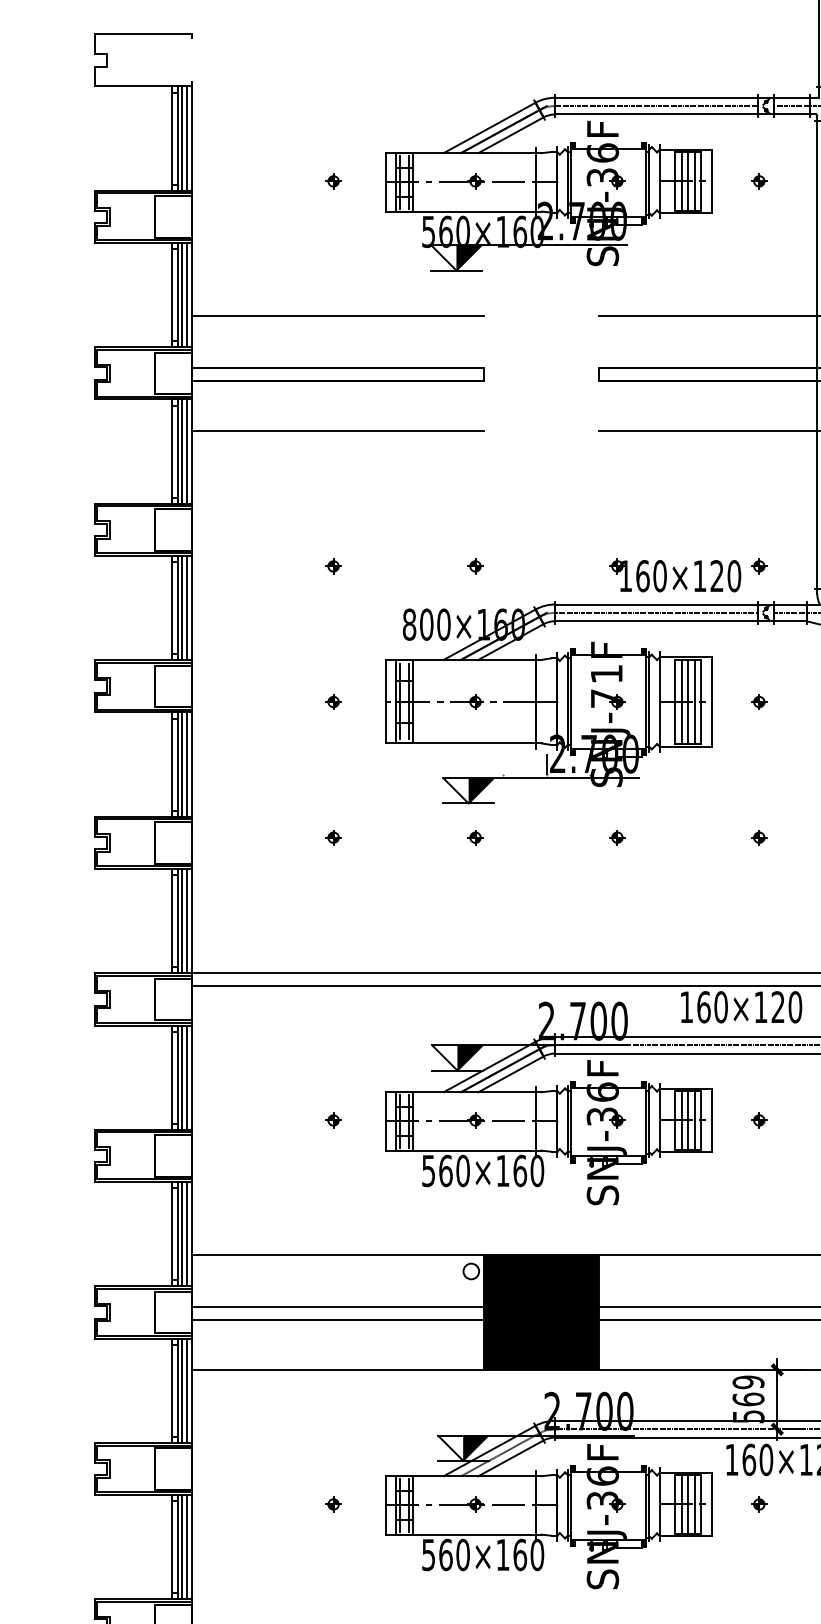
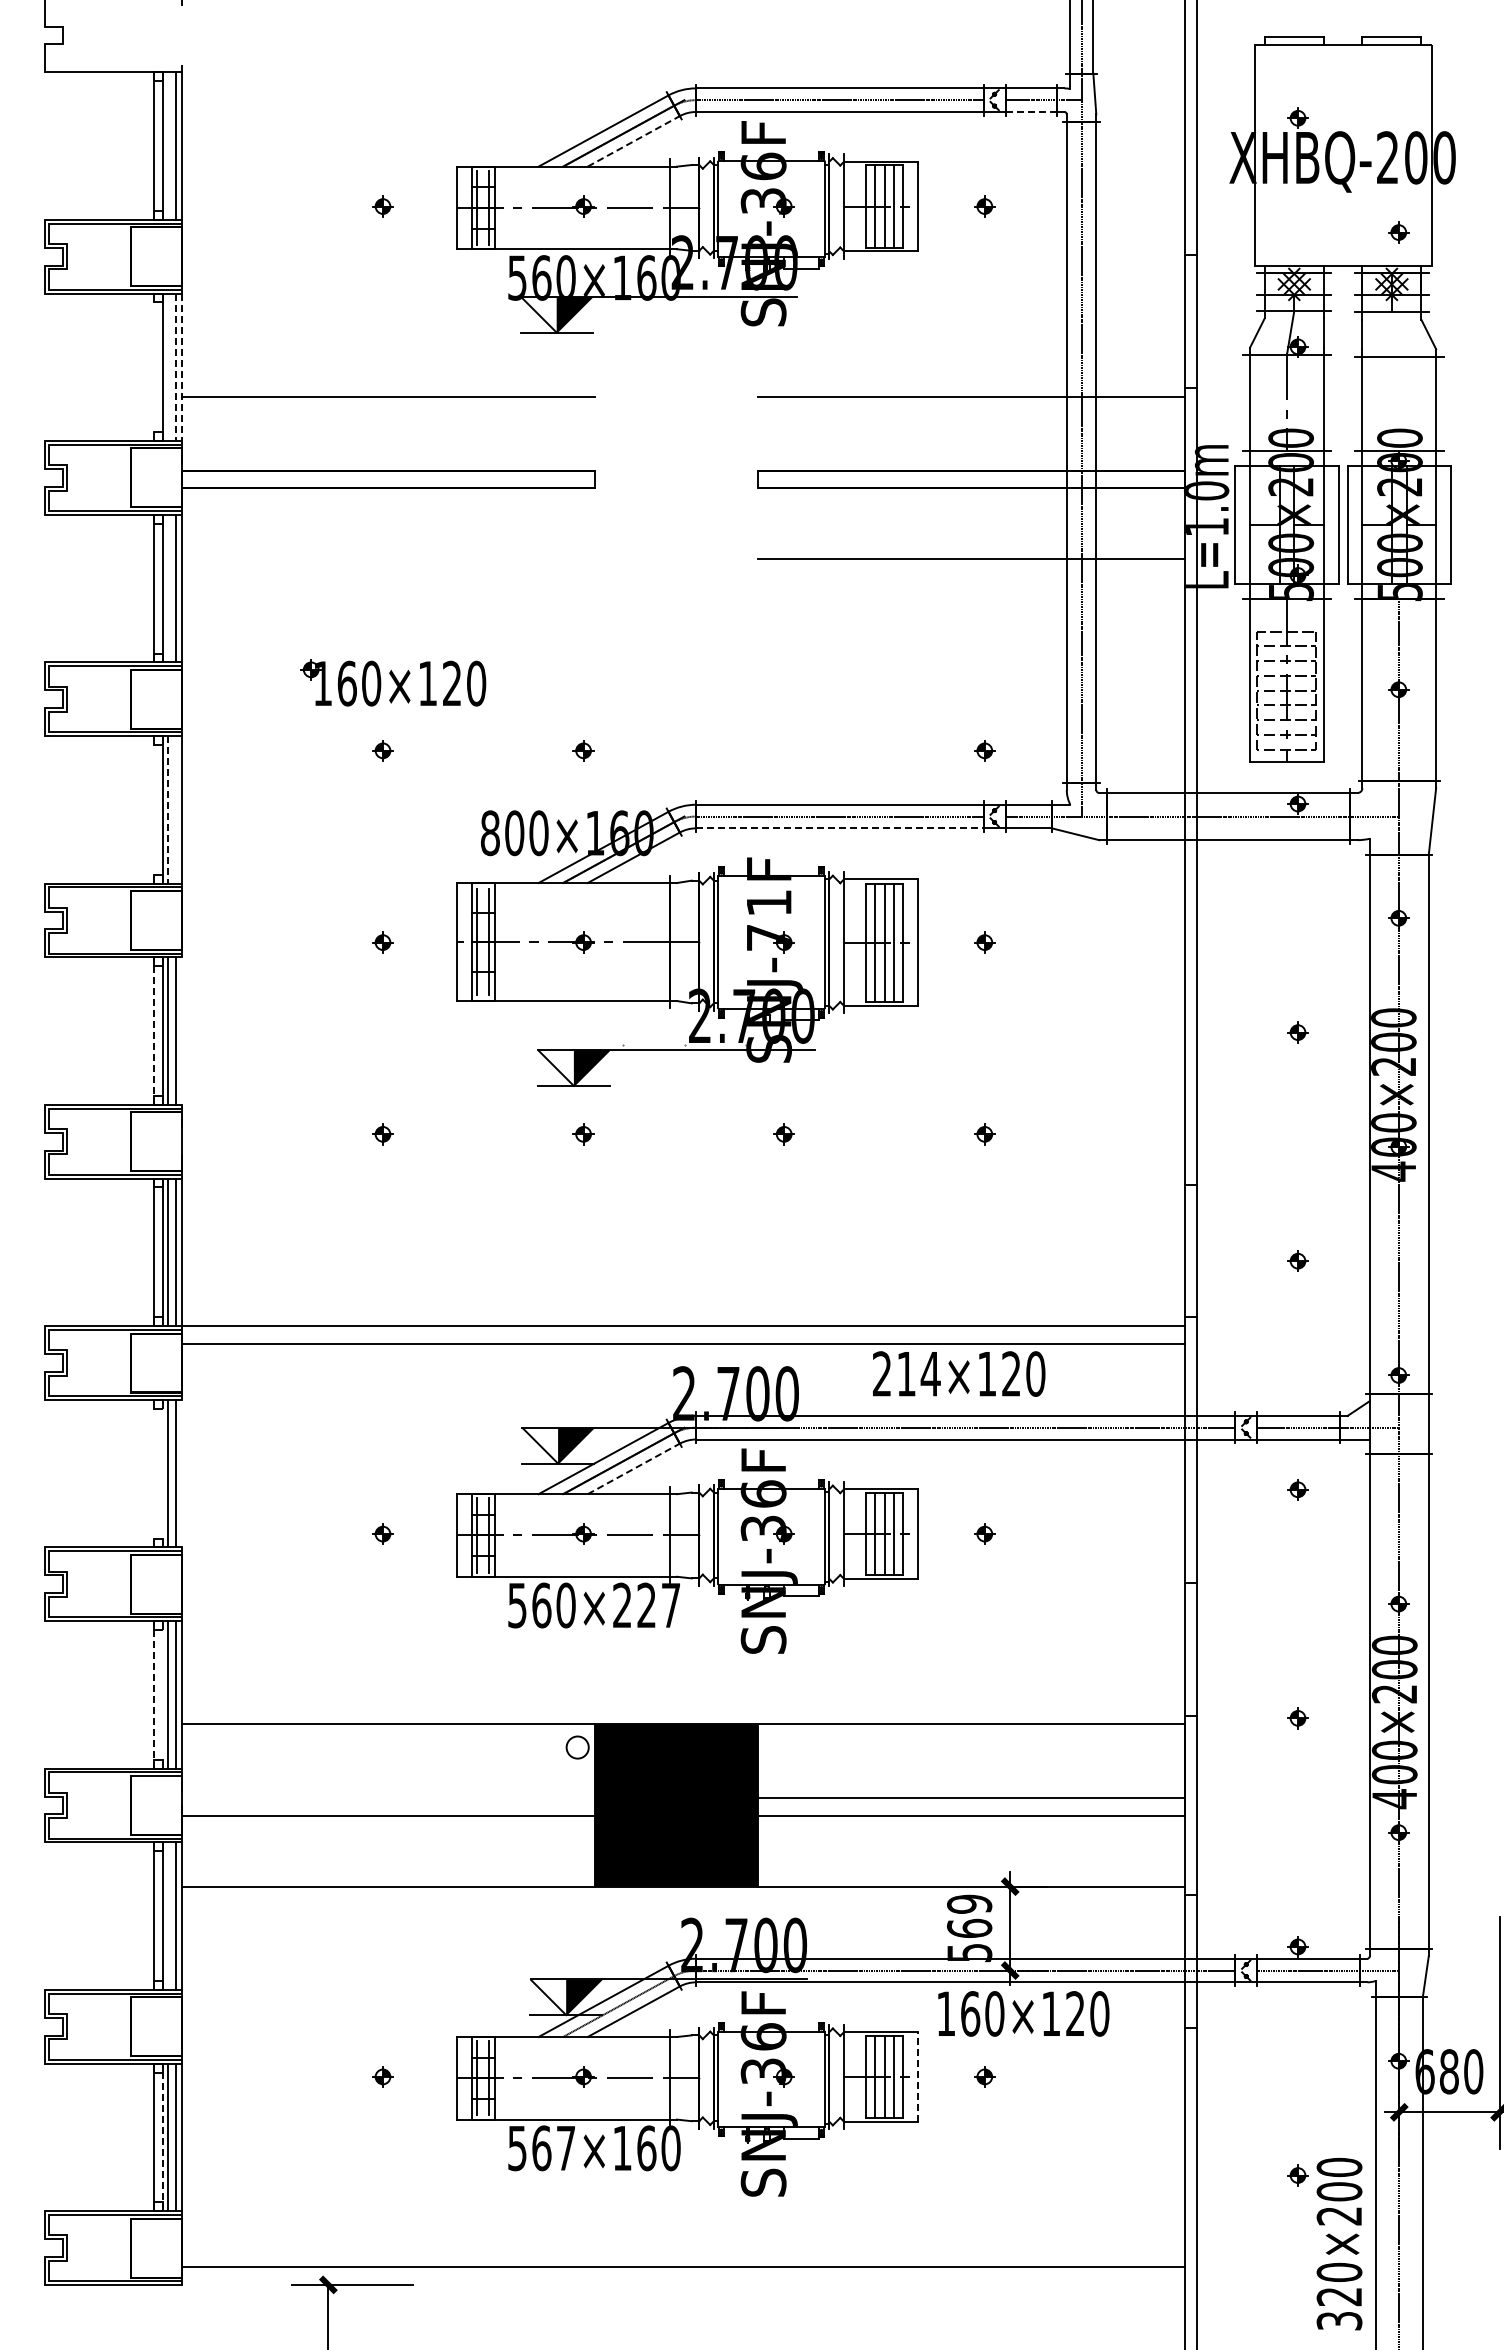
line: (792, 114) -> (1031, 111), solid -> dashed
line: (510, 135) -> (633, 141), solid -> dashed
line: (181, 138) -> (168, 145), removed
line: (171, 295) -> (154, 367), removed
line: (181, 295) -> (168, 367), removed
line: (186, 295) -> (175, 367), solid -> dashed
line: (191, 295) -> (182, 367), solid -> dashed
line: (337, 431) -> (388, 559), removed
line: (181, 451) -> (168, 588), removed
part: (675, 575) -> (393, 682), moved
line: (171, 607) -> (154, 809), removed
line: (181, 607) -> (168, 809), solid -> dashed
line: (186, 607) -> (175, 809), removed
line: (656, 621) -> (839, 828), solid -> dashed
line: (171, 764) -> (154, 1031), solid -> dashed
line: (191, 764) -> (182, 1030), removed
line: (546, 764) -> (684, 1030), removed
text: (703, 1006) -> (906, 1373), 160×120 -> 214×120
line: (510, 1074) -> (633, 1468), solid -> dashed
line: (171, 1077) -> (154, 1473), removed
line: (178, 1077) -> (163, 1473), removed
line: (191, 1077) -> (182, 1473), removed
text: (519, 1170) -> (646, 1605), 560×160 -> 560×227
line: (171, 1233) -> (154, 1694), solid -> dashed
line: (178, 1233) -> (163, 1694), removed
line: (337, 1307) -> (388, 1798), removed
line: (181, 1390) -> (168, 1915), removed
line: (711, 1504) -> (917, 2076), solid -> dashed
line: (178, 1547) -> (163, 2137), solid -> dashed
text: (462, 1555) -> (565, 2148), 560×160 -> 567×160

